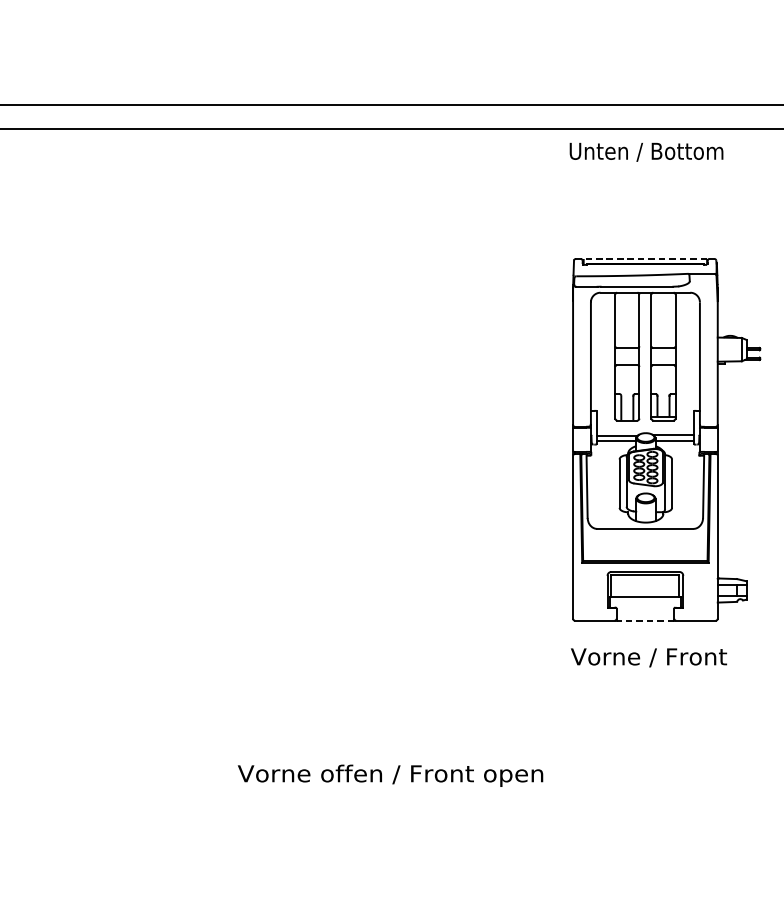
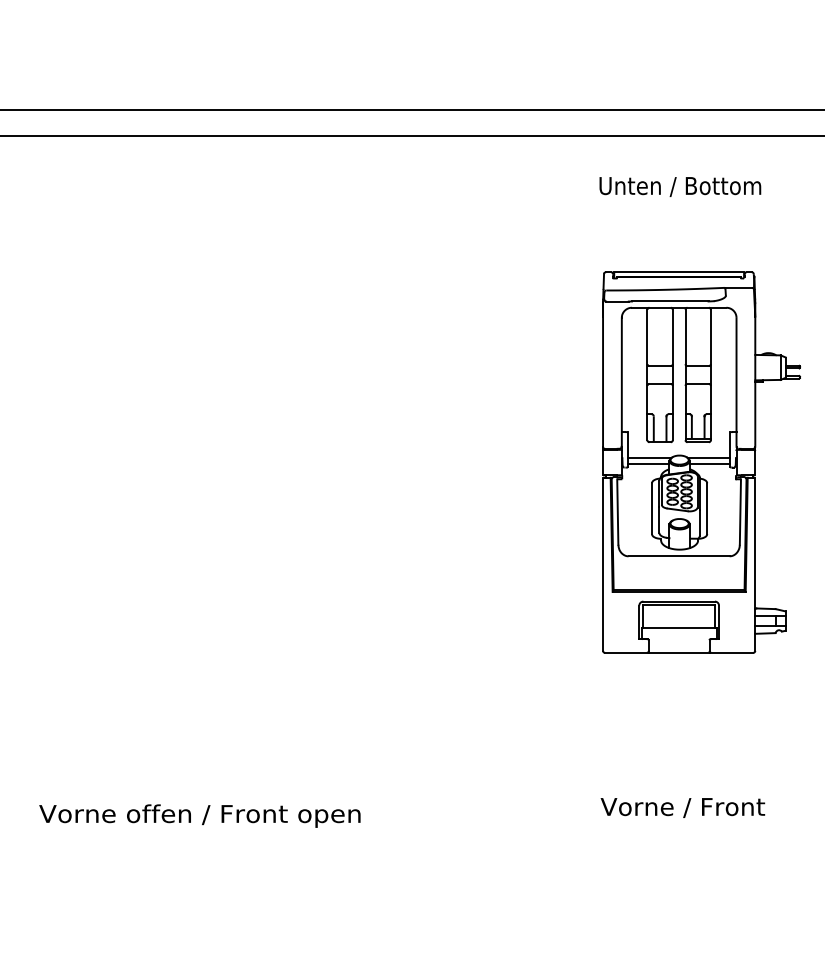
text: (646, 151) -> (680, 186), moved
line: (645, 259) -> (679, 272), dashed -> solid
line: (644, 620) -> (678, 652), dashed -> solid
text: (648, 657) -> (682, 807), moved
text: (390, 775) -> (199, 815), moved

